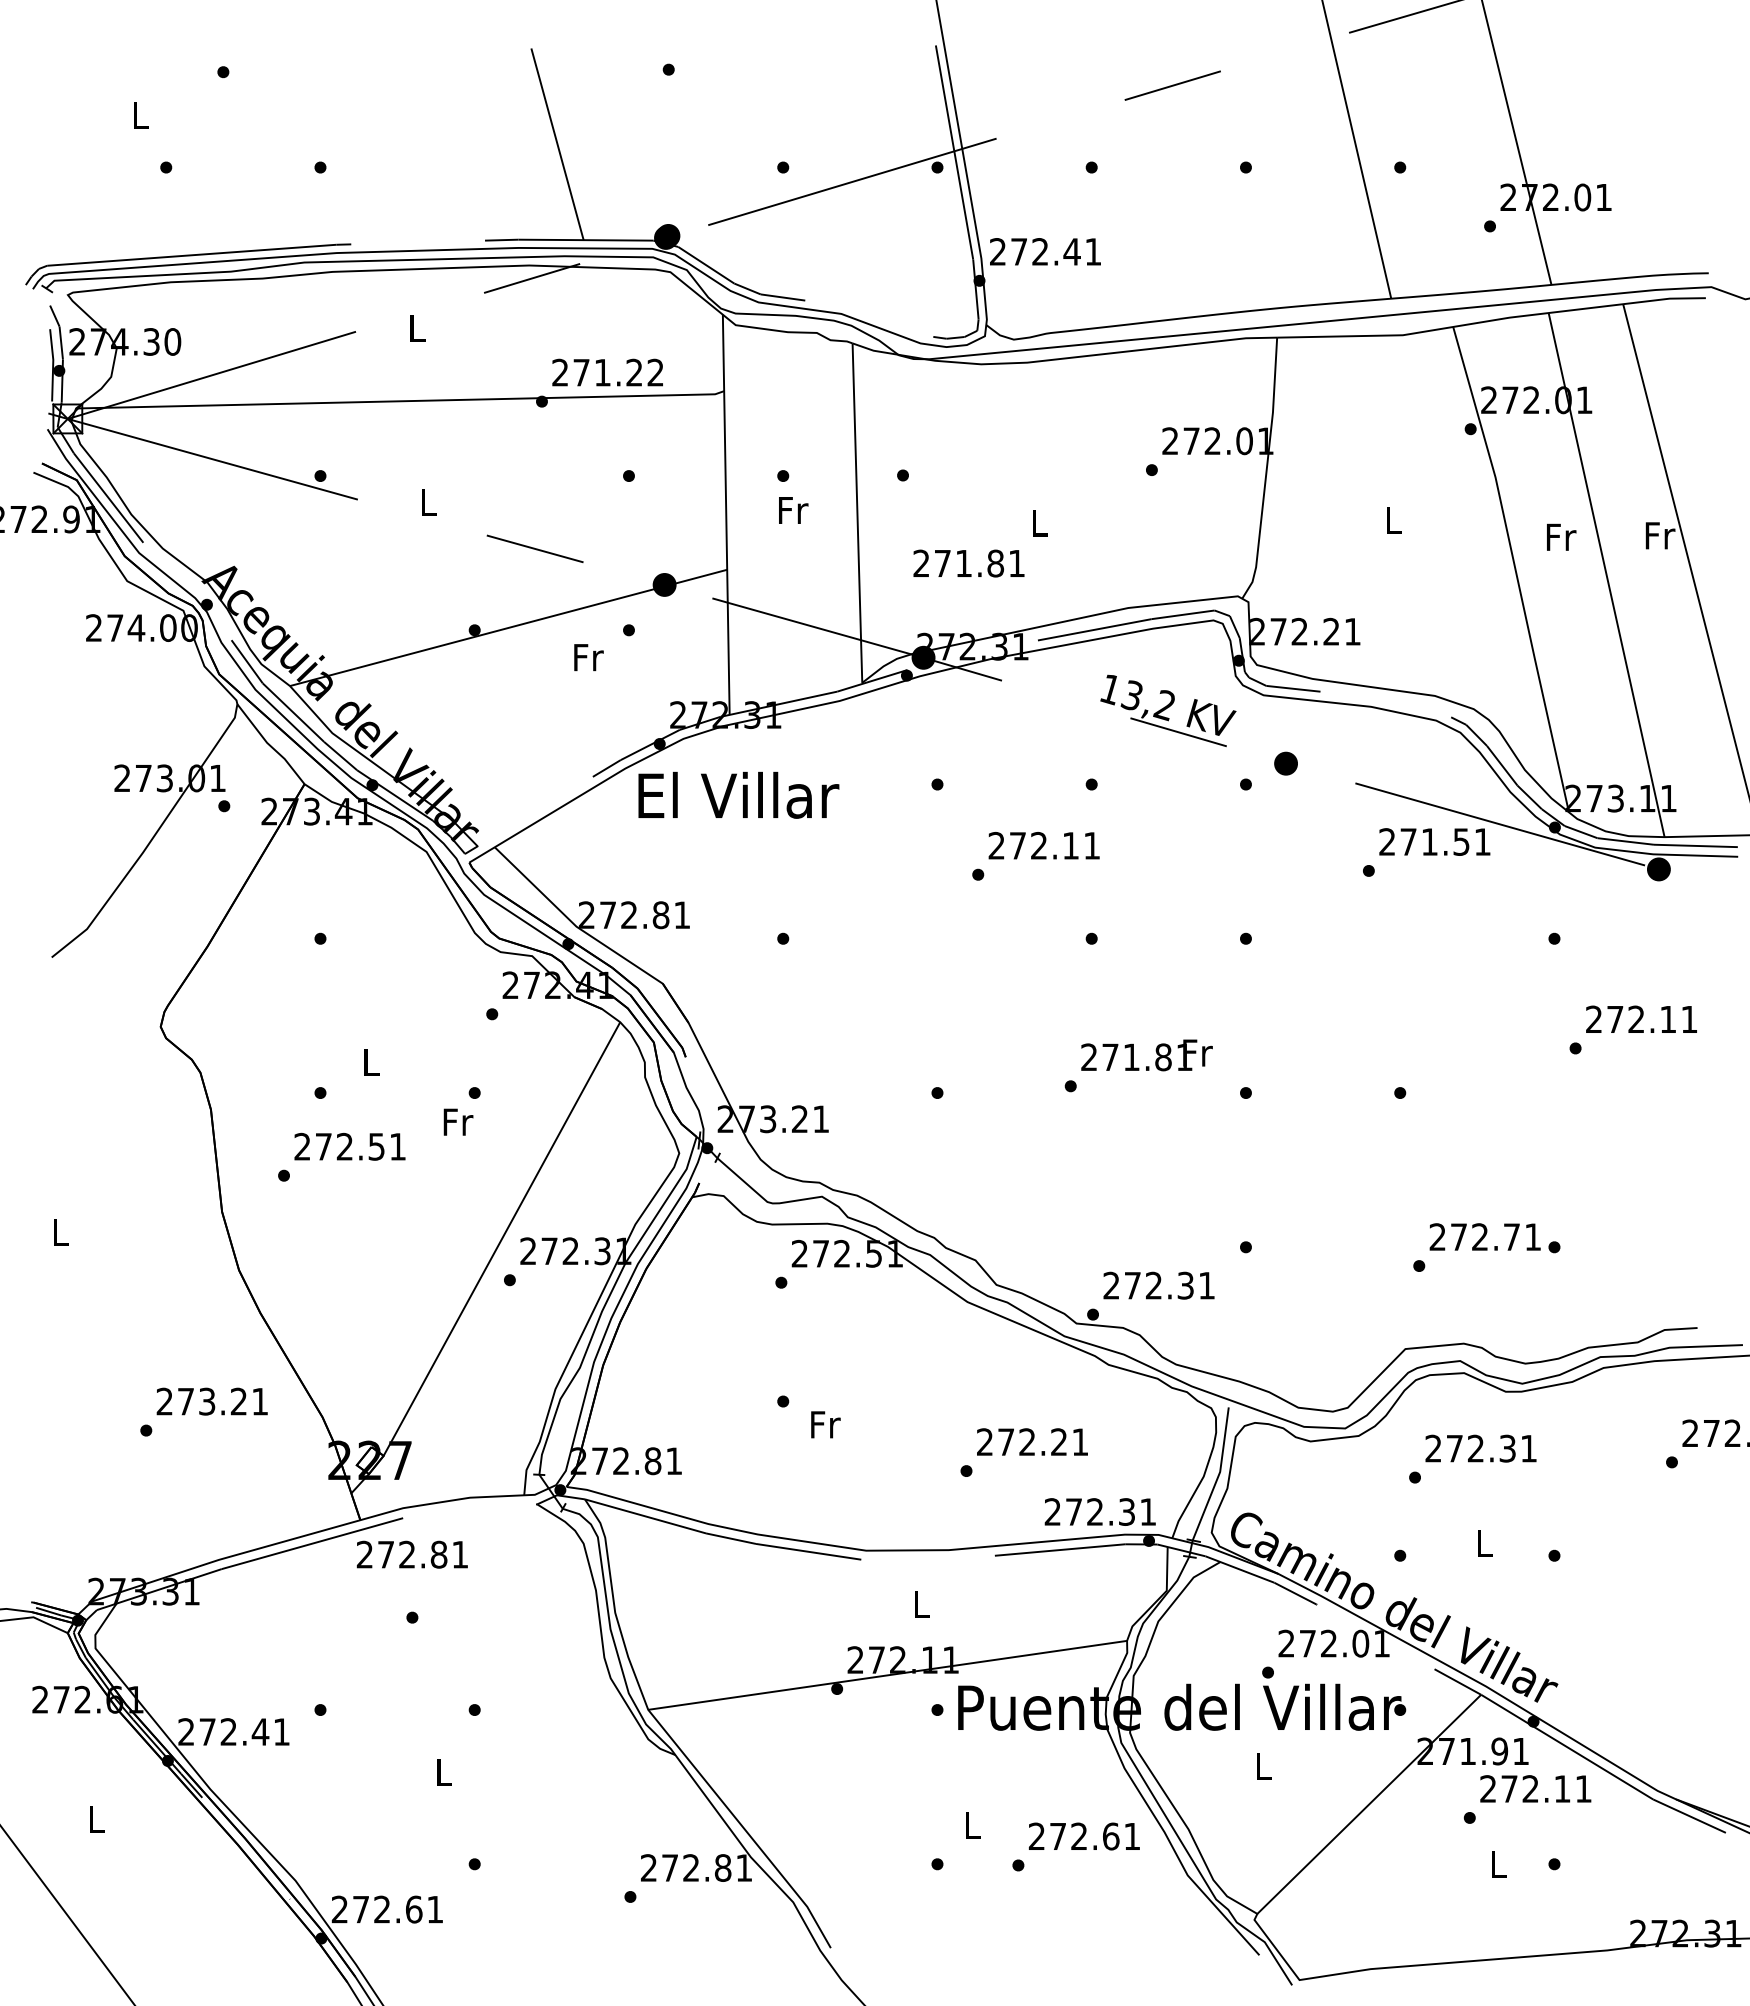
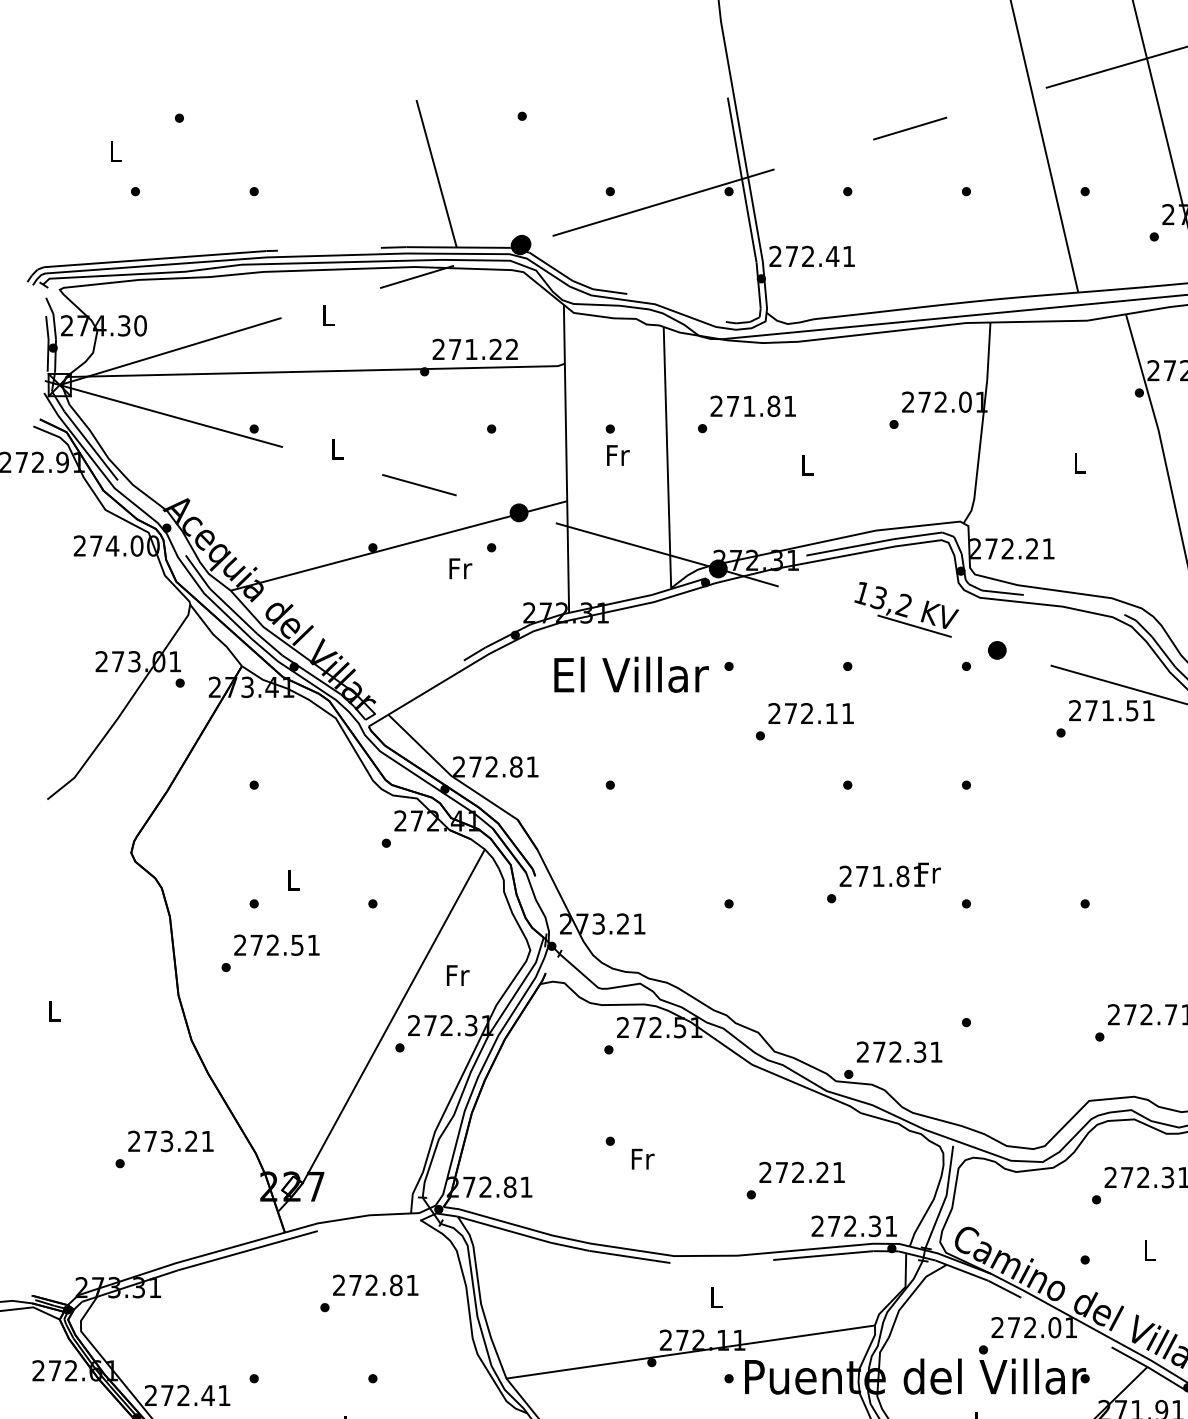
text: (968, 563) -> (752, 406), moved
text: (738, 794) -> (631, 674), moved
text: (458, 1121) -> (458, 975), moved
text: (411, 1554) -> (375, 1285), moved

